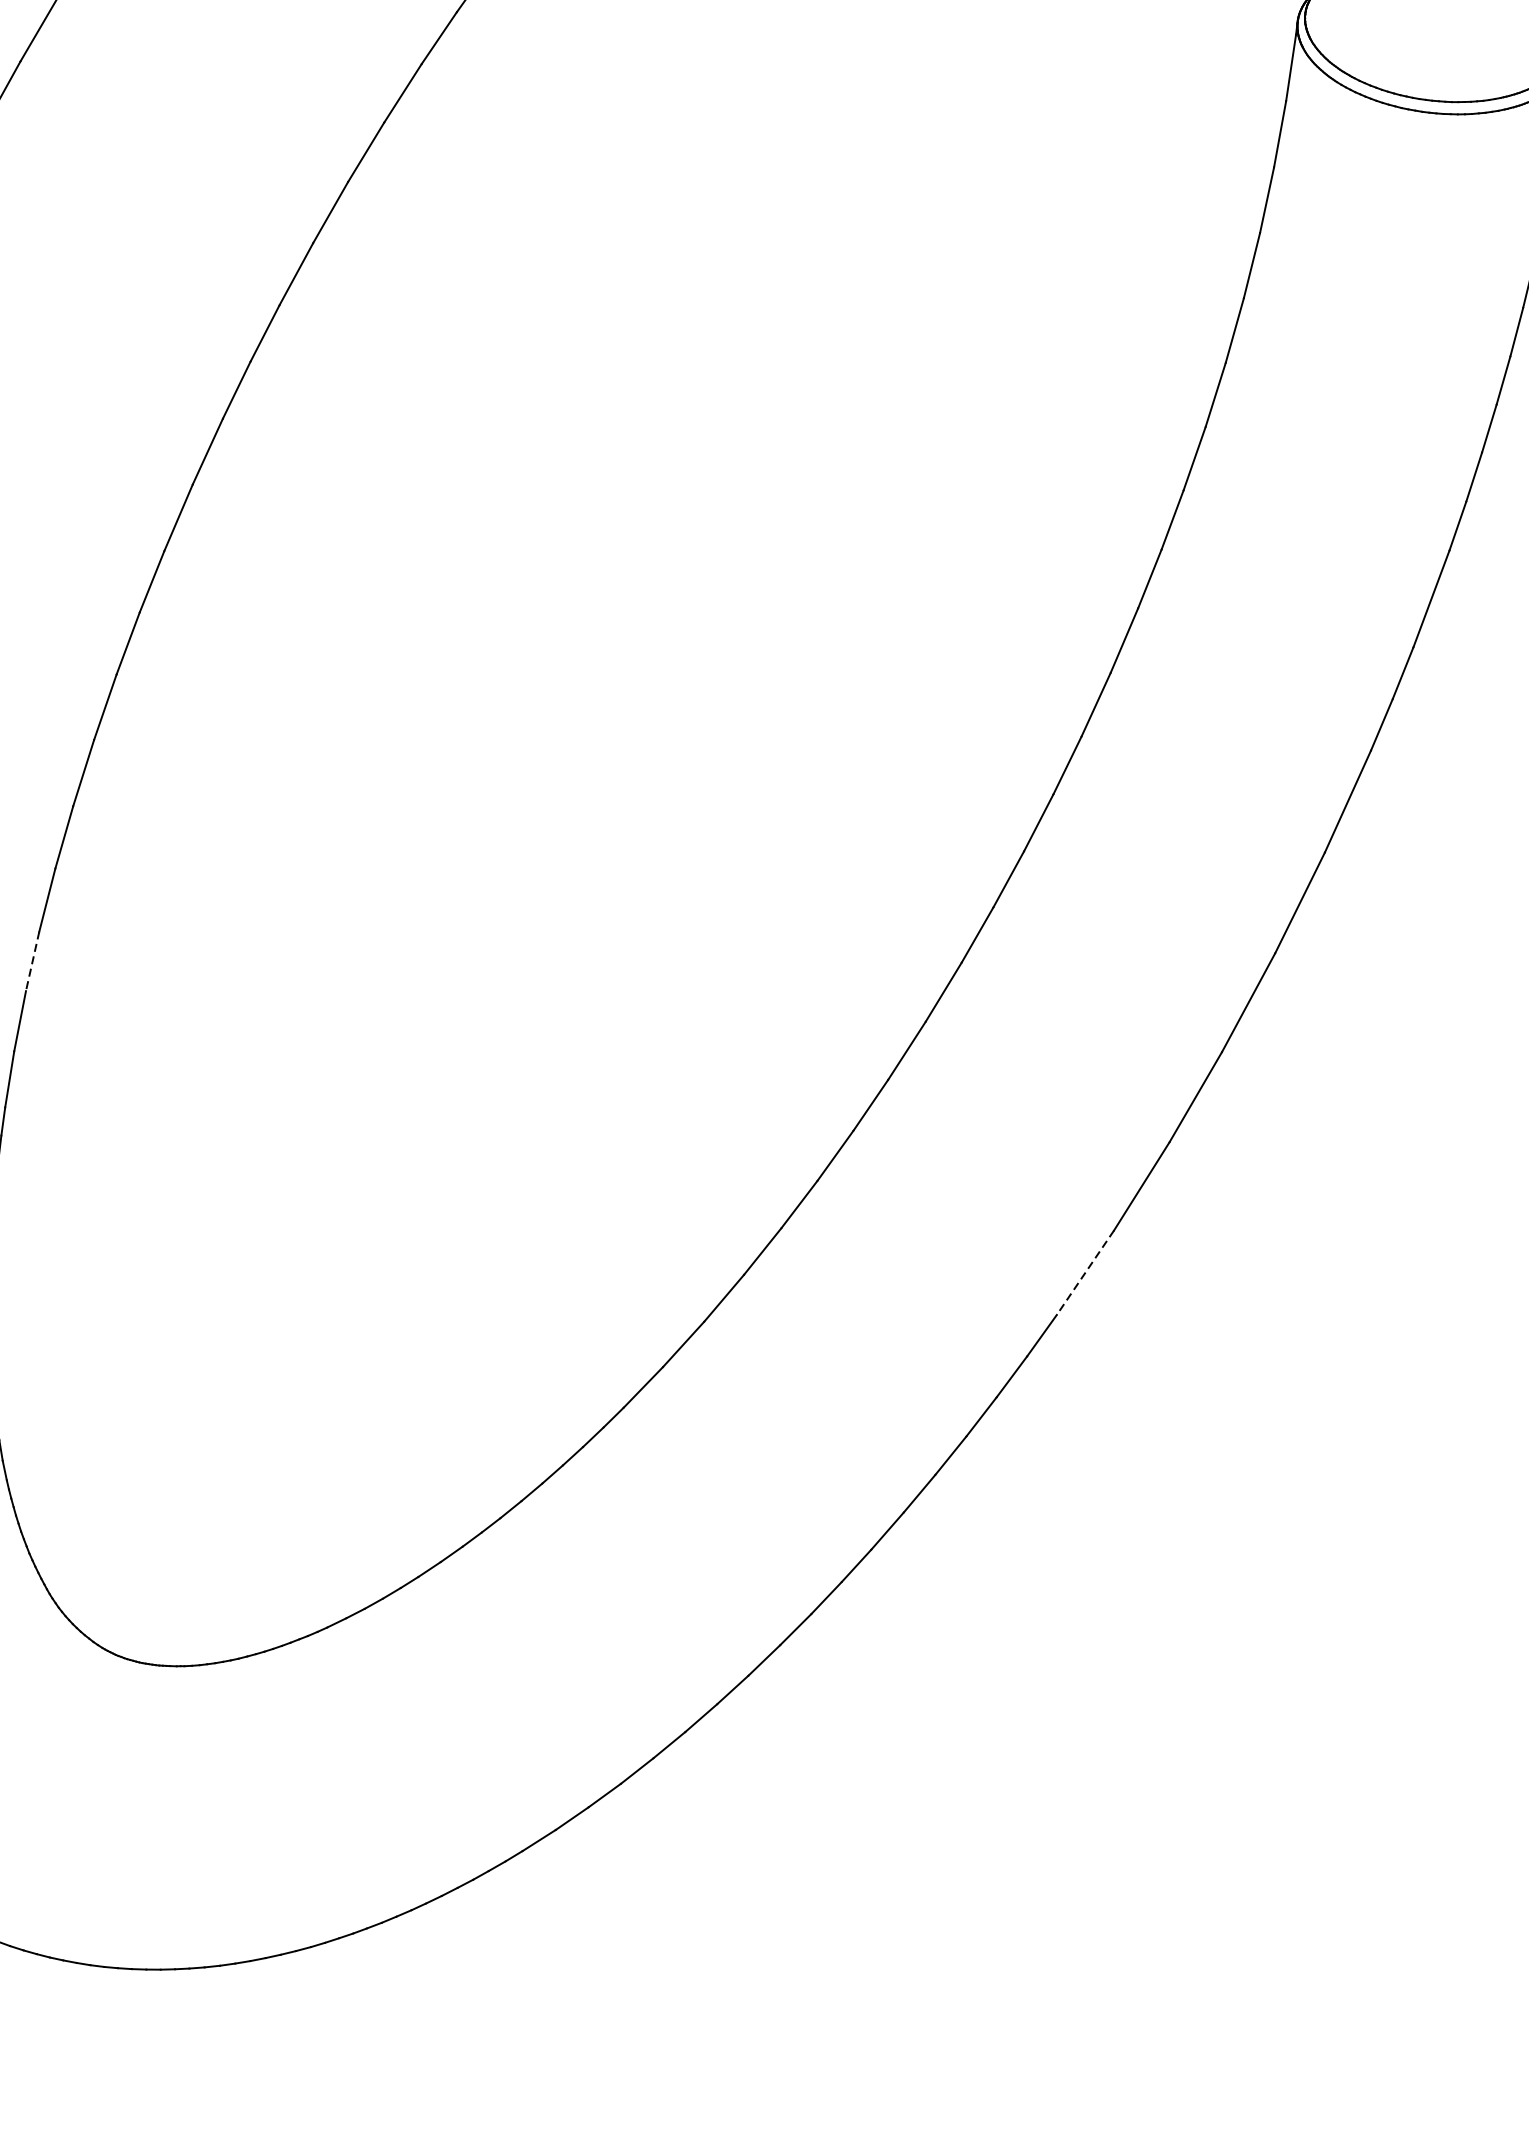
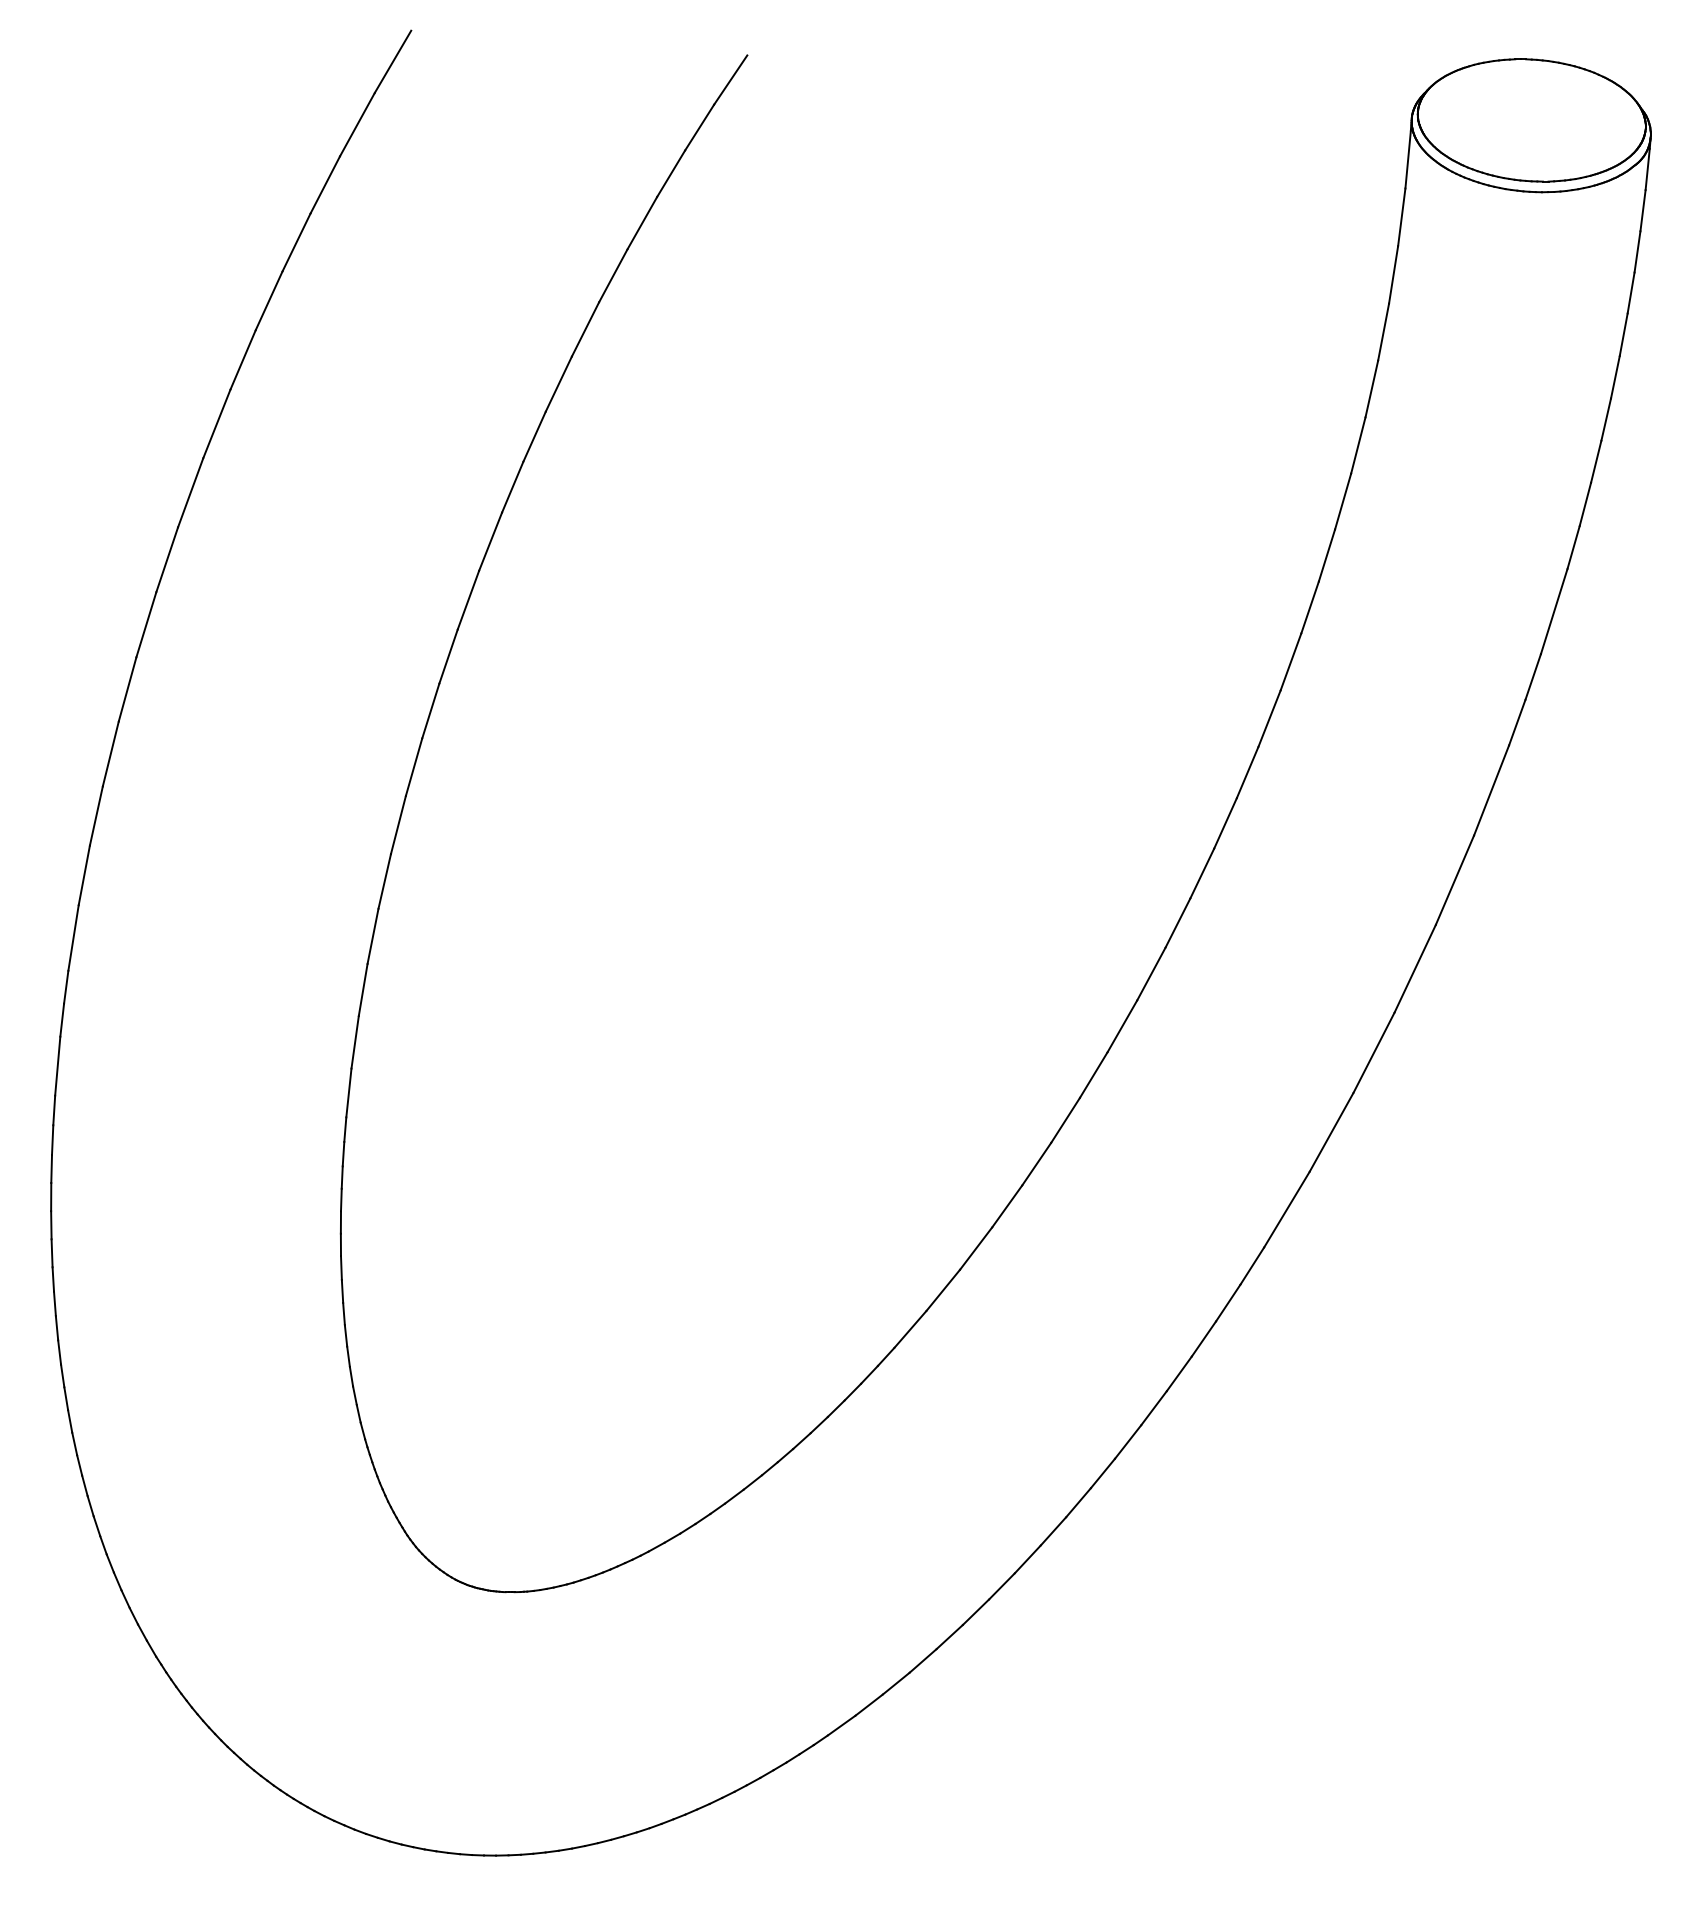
line: (32, 961) -> (363, 990), dashed -> solid
line: (1084, 1273) -> (1286, 1210), dashed -> solid

